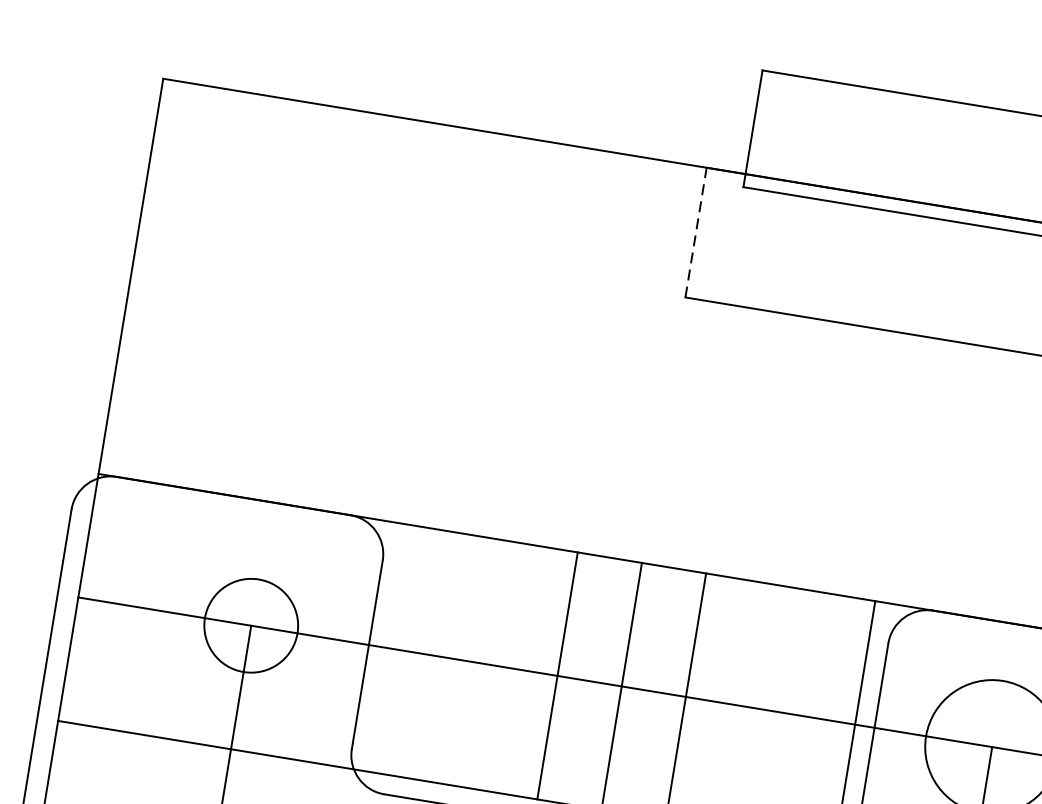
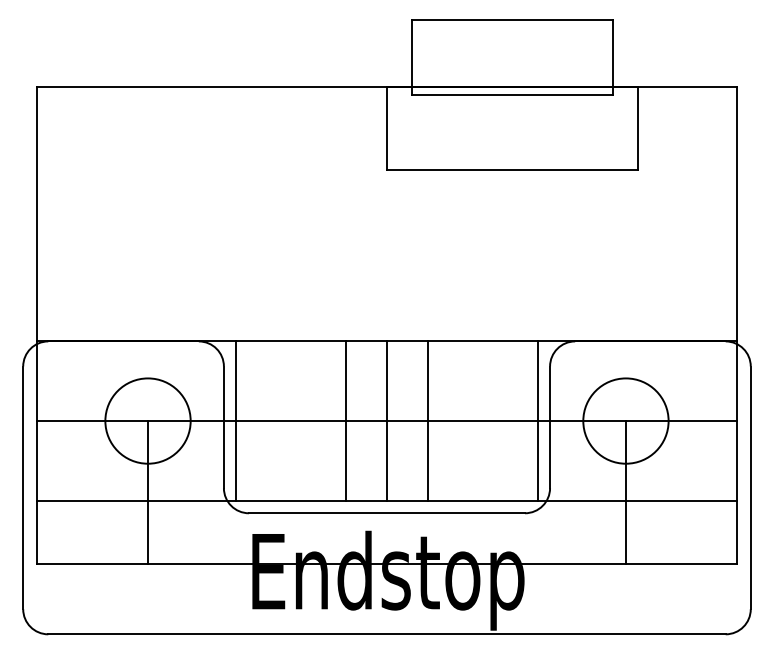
line: (696, 232) -> (387, 128), dashed -> solid
circle: (250, 624) -> (147, 420), size x1.43
line: (388, 647) -> (236, 420), added

